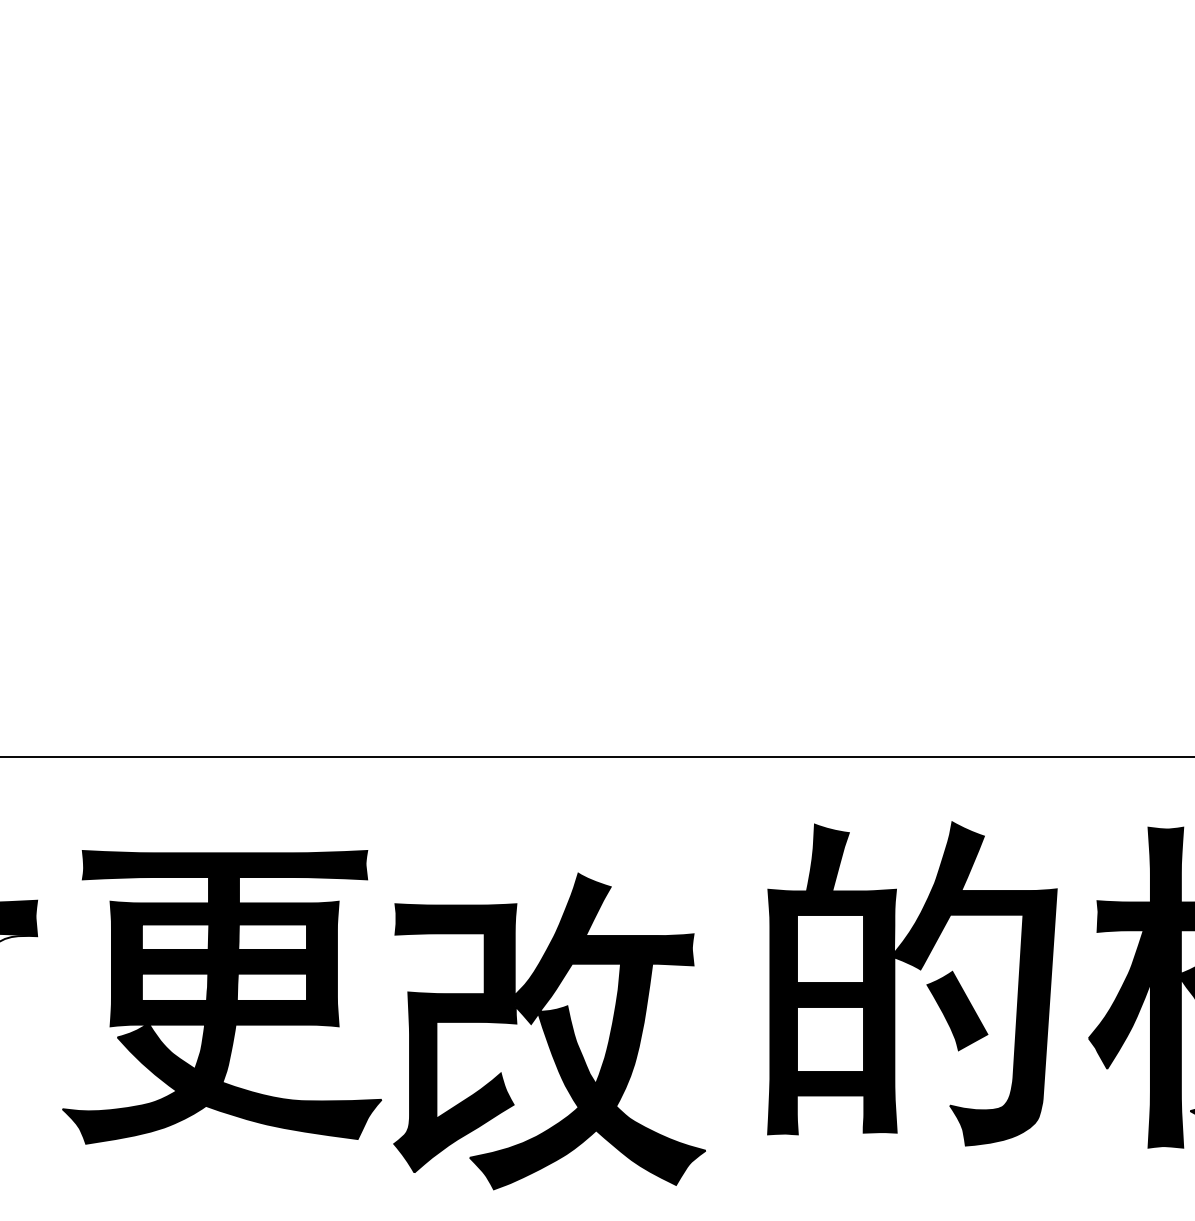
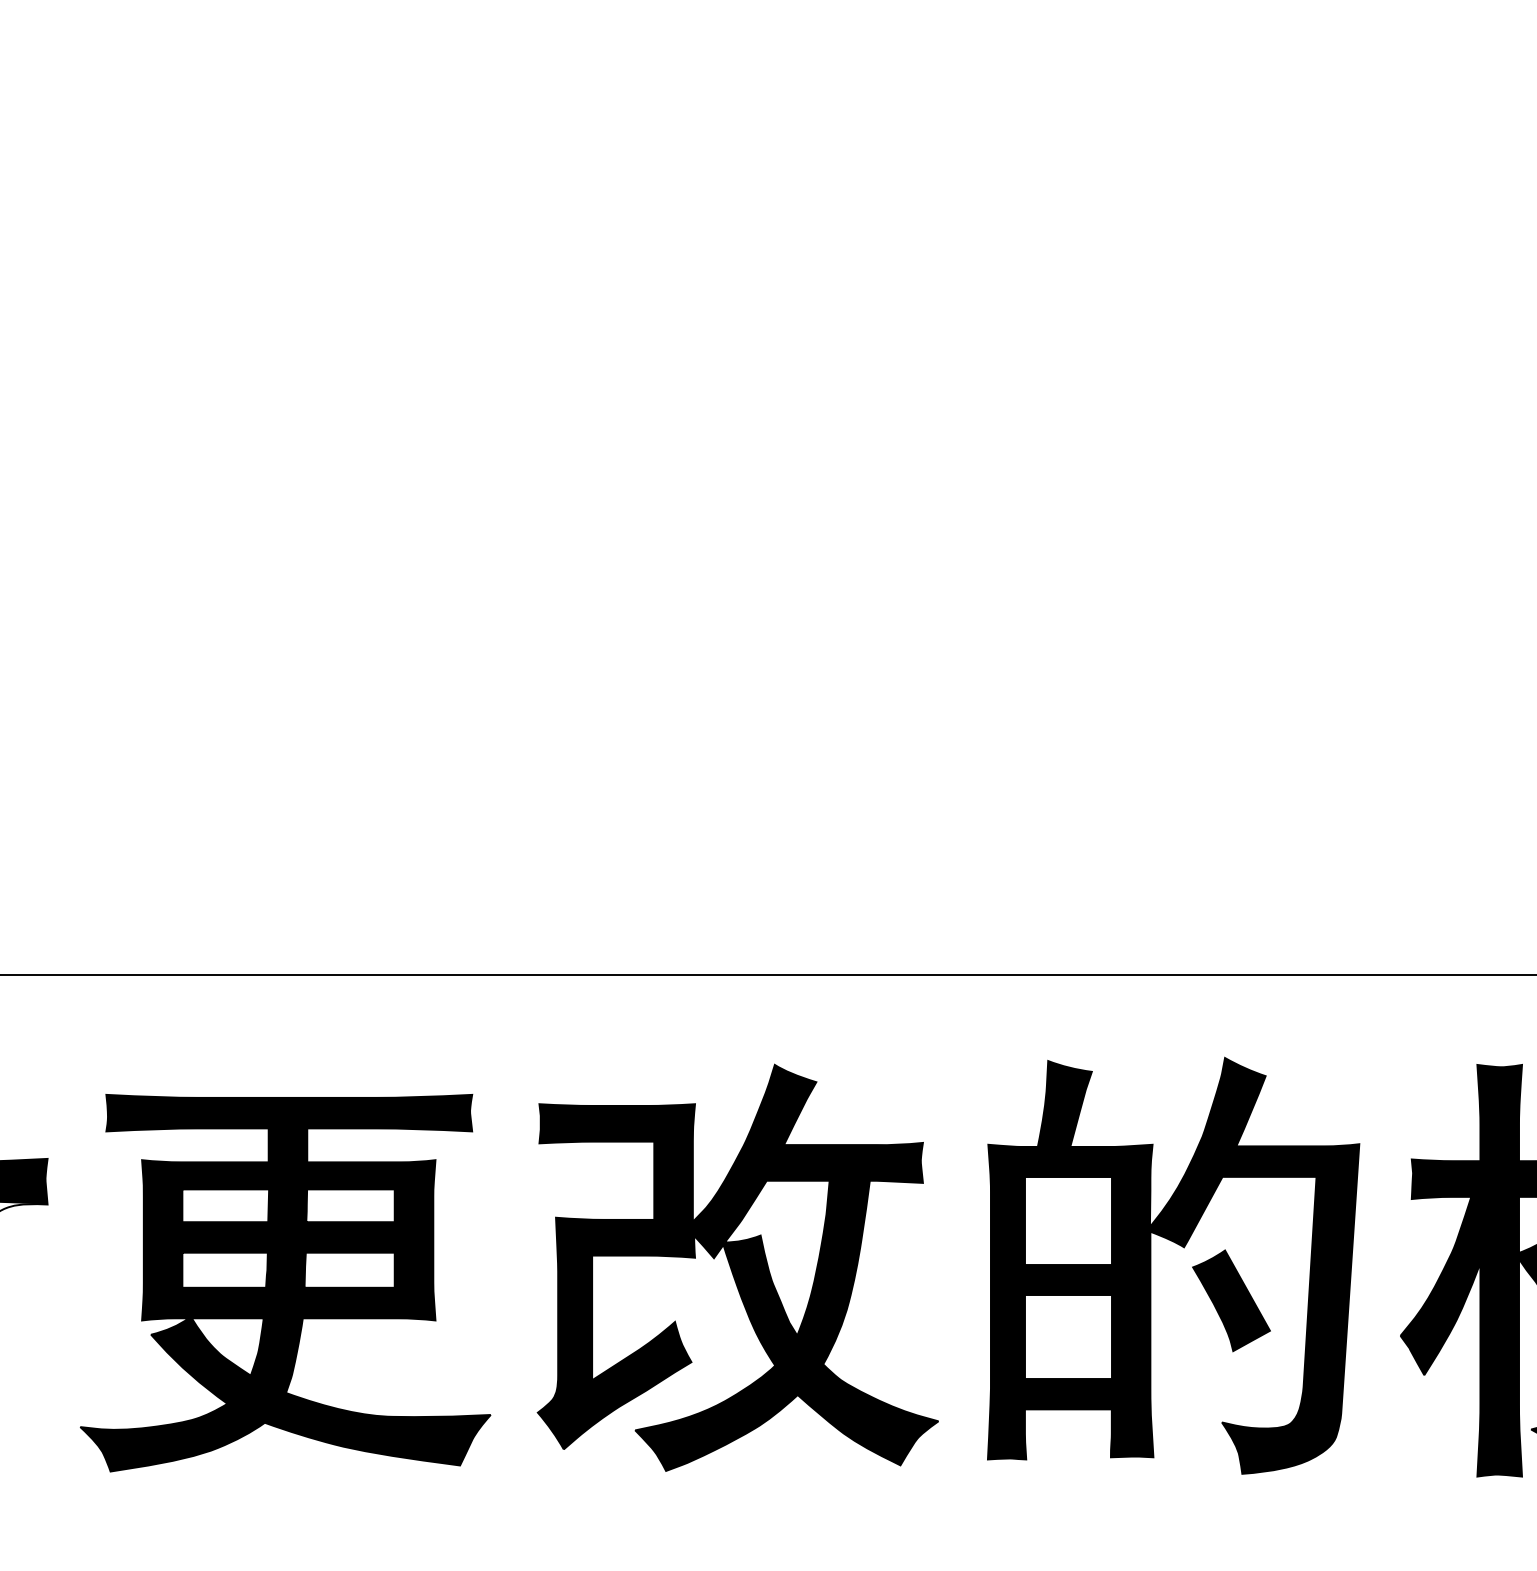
part: (549, 1031) -> (737, 1267), moved

